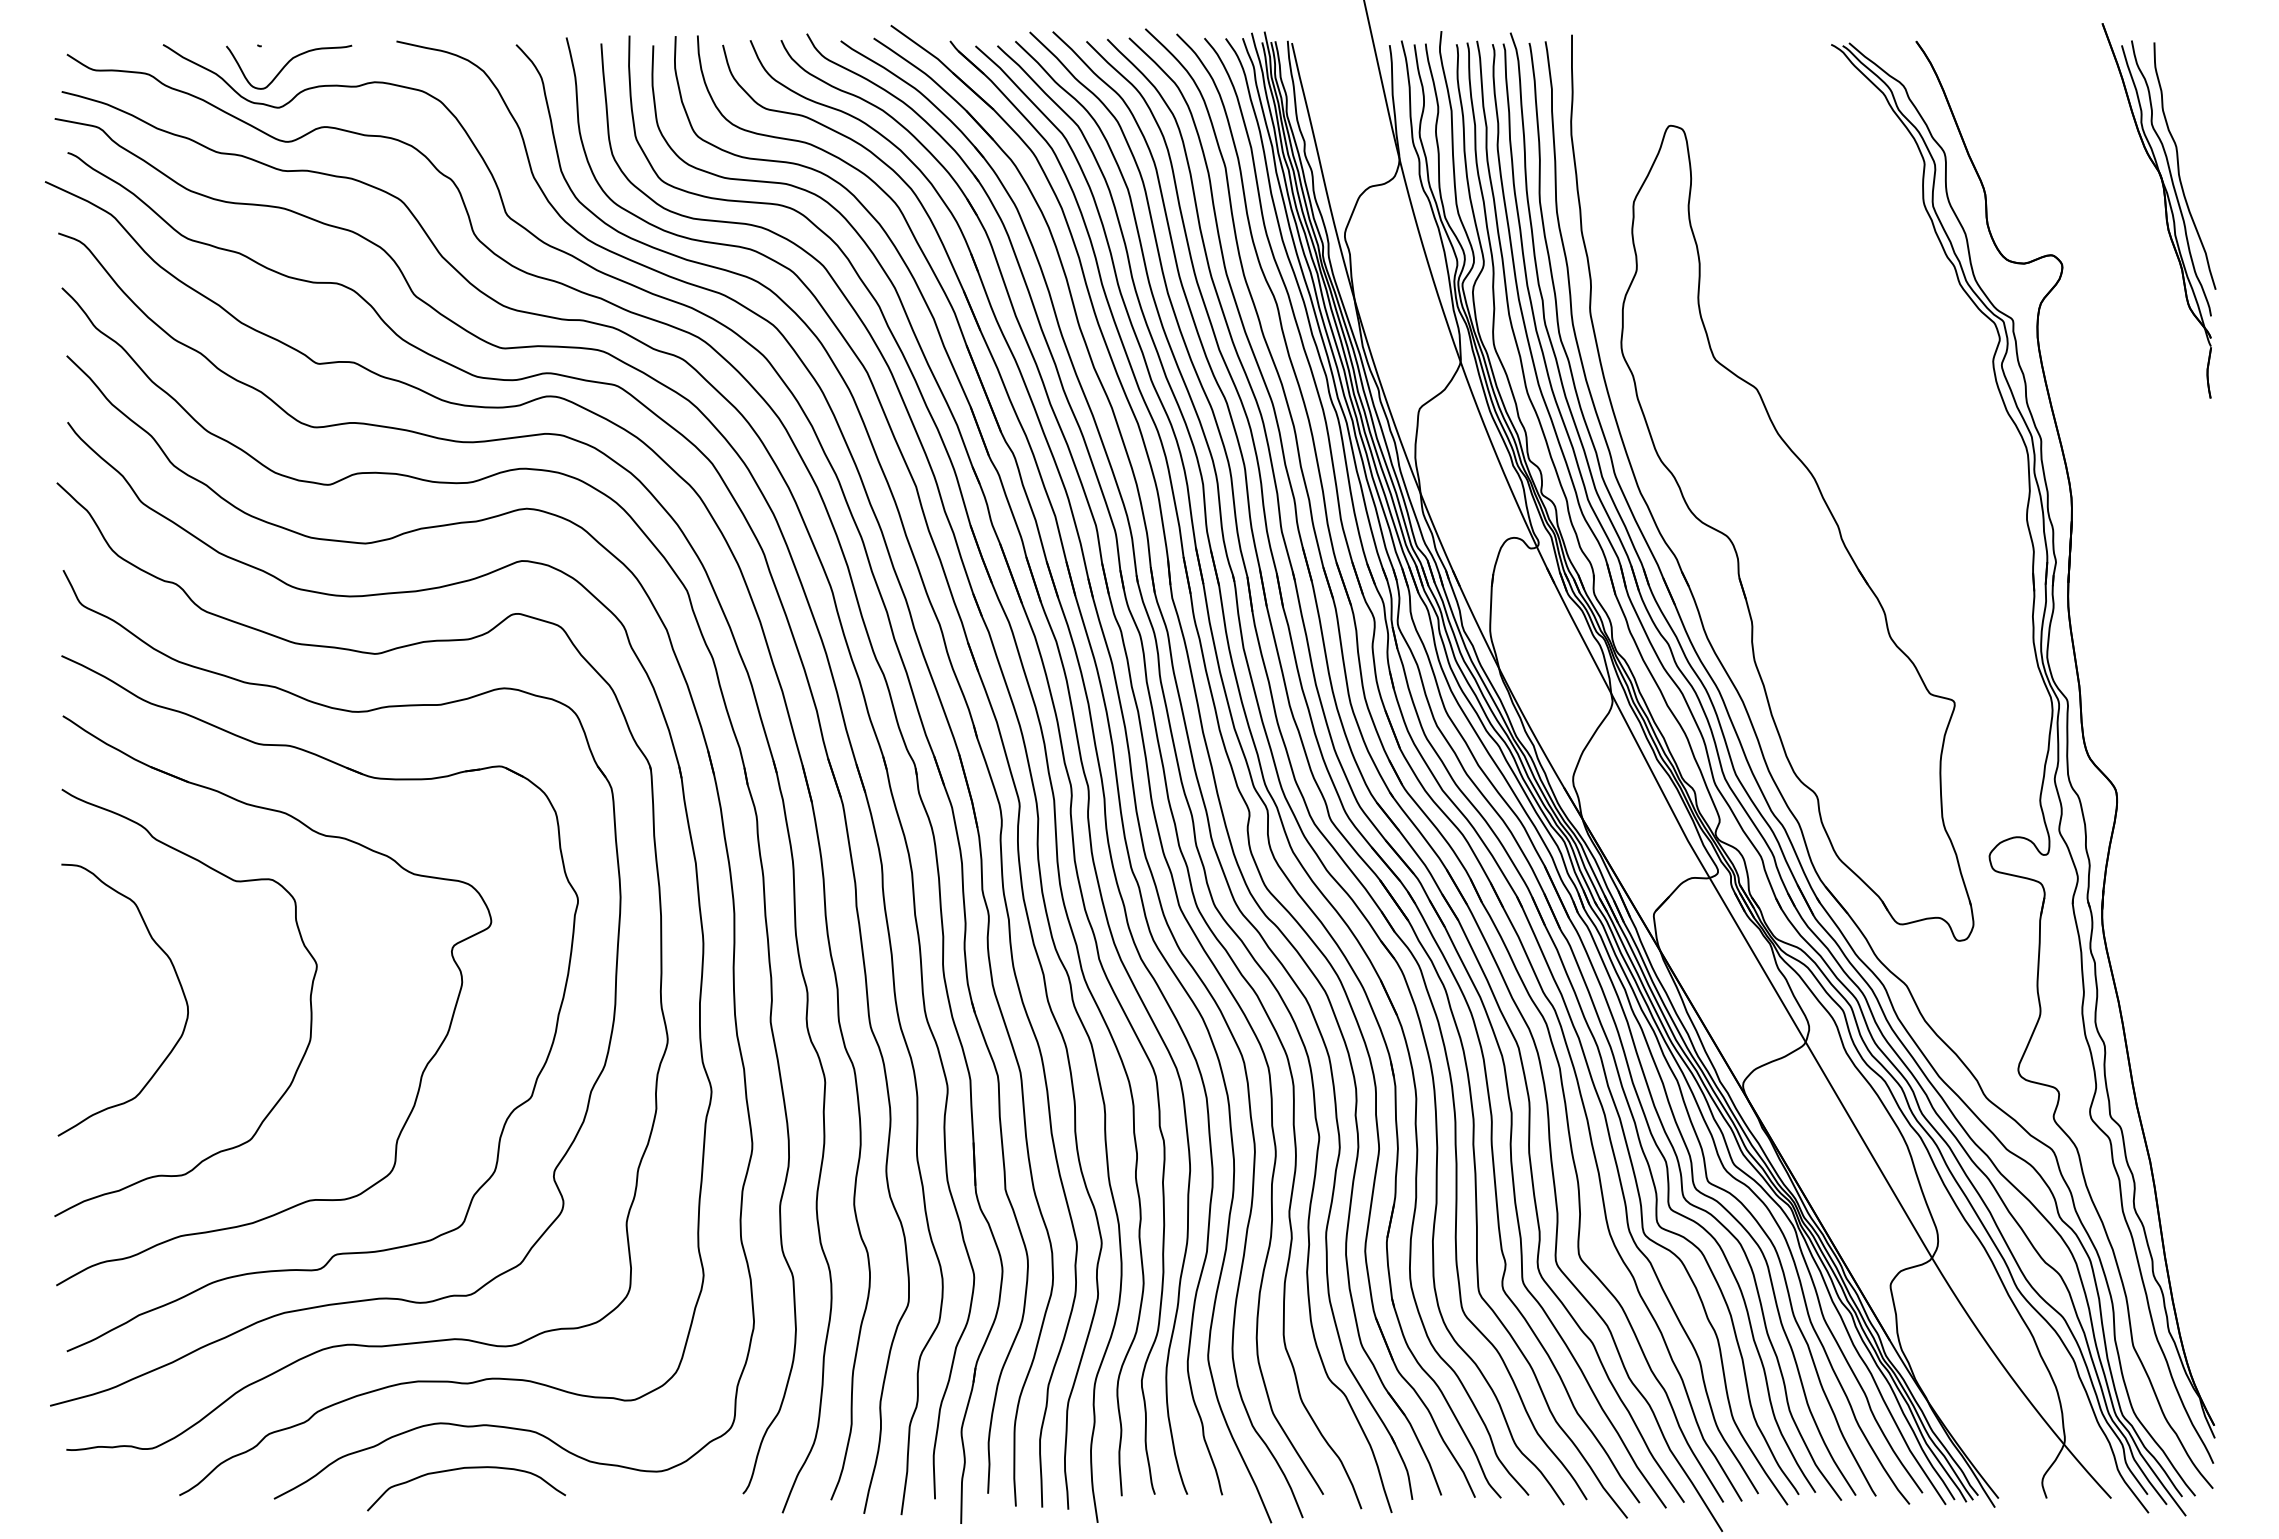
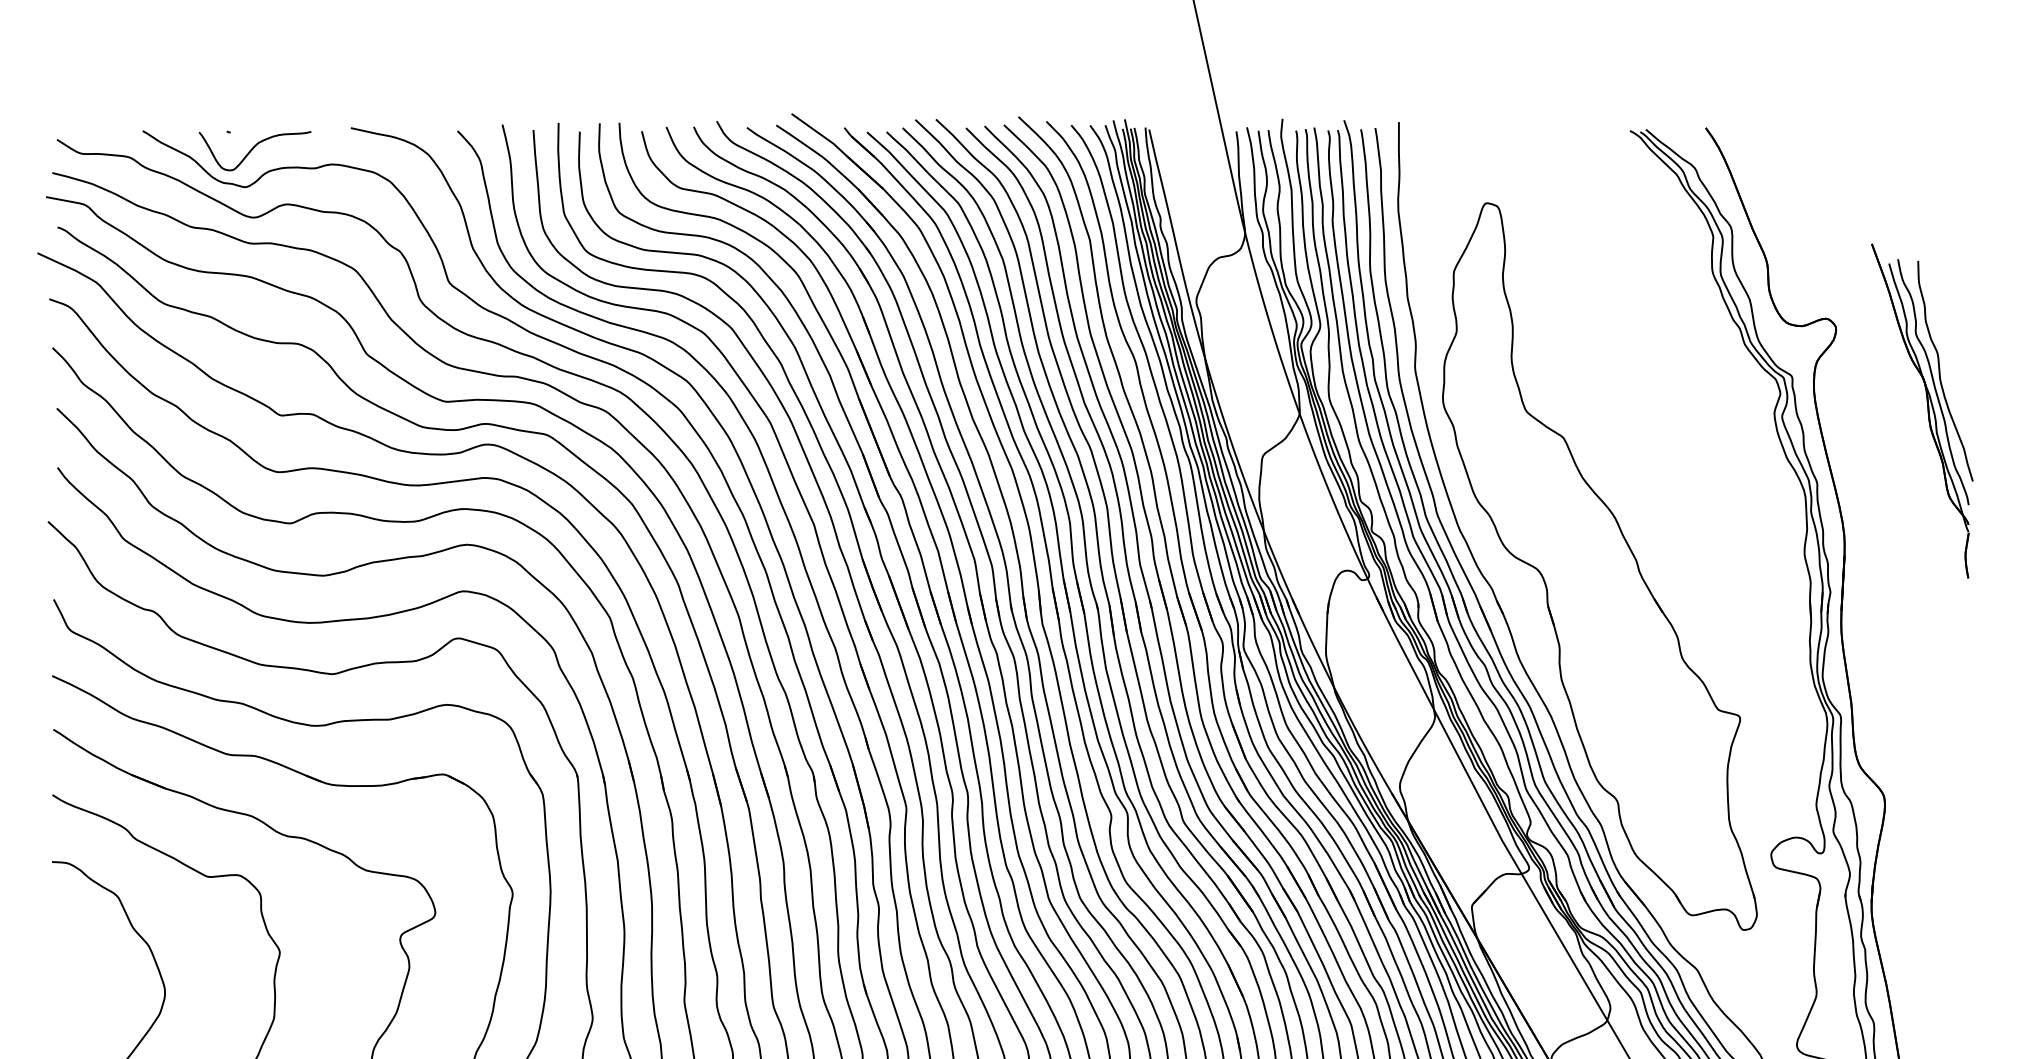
part: (2164, 207) -> (1927, 408), moved

